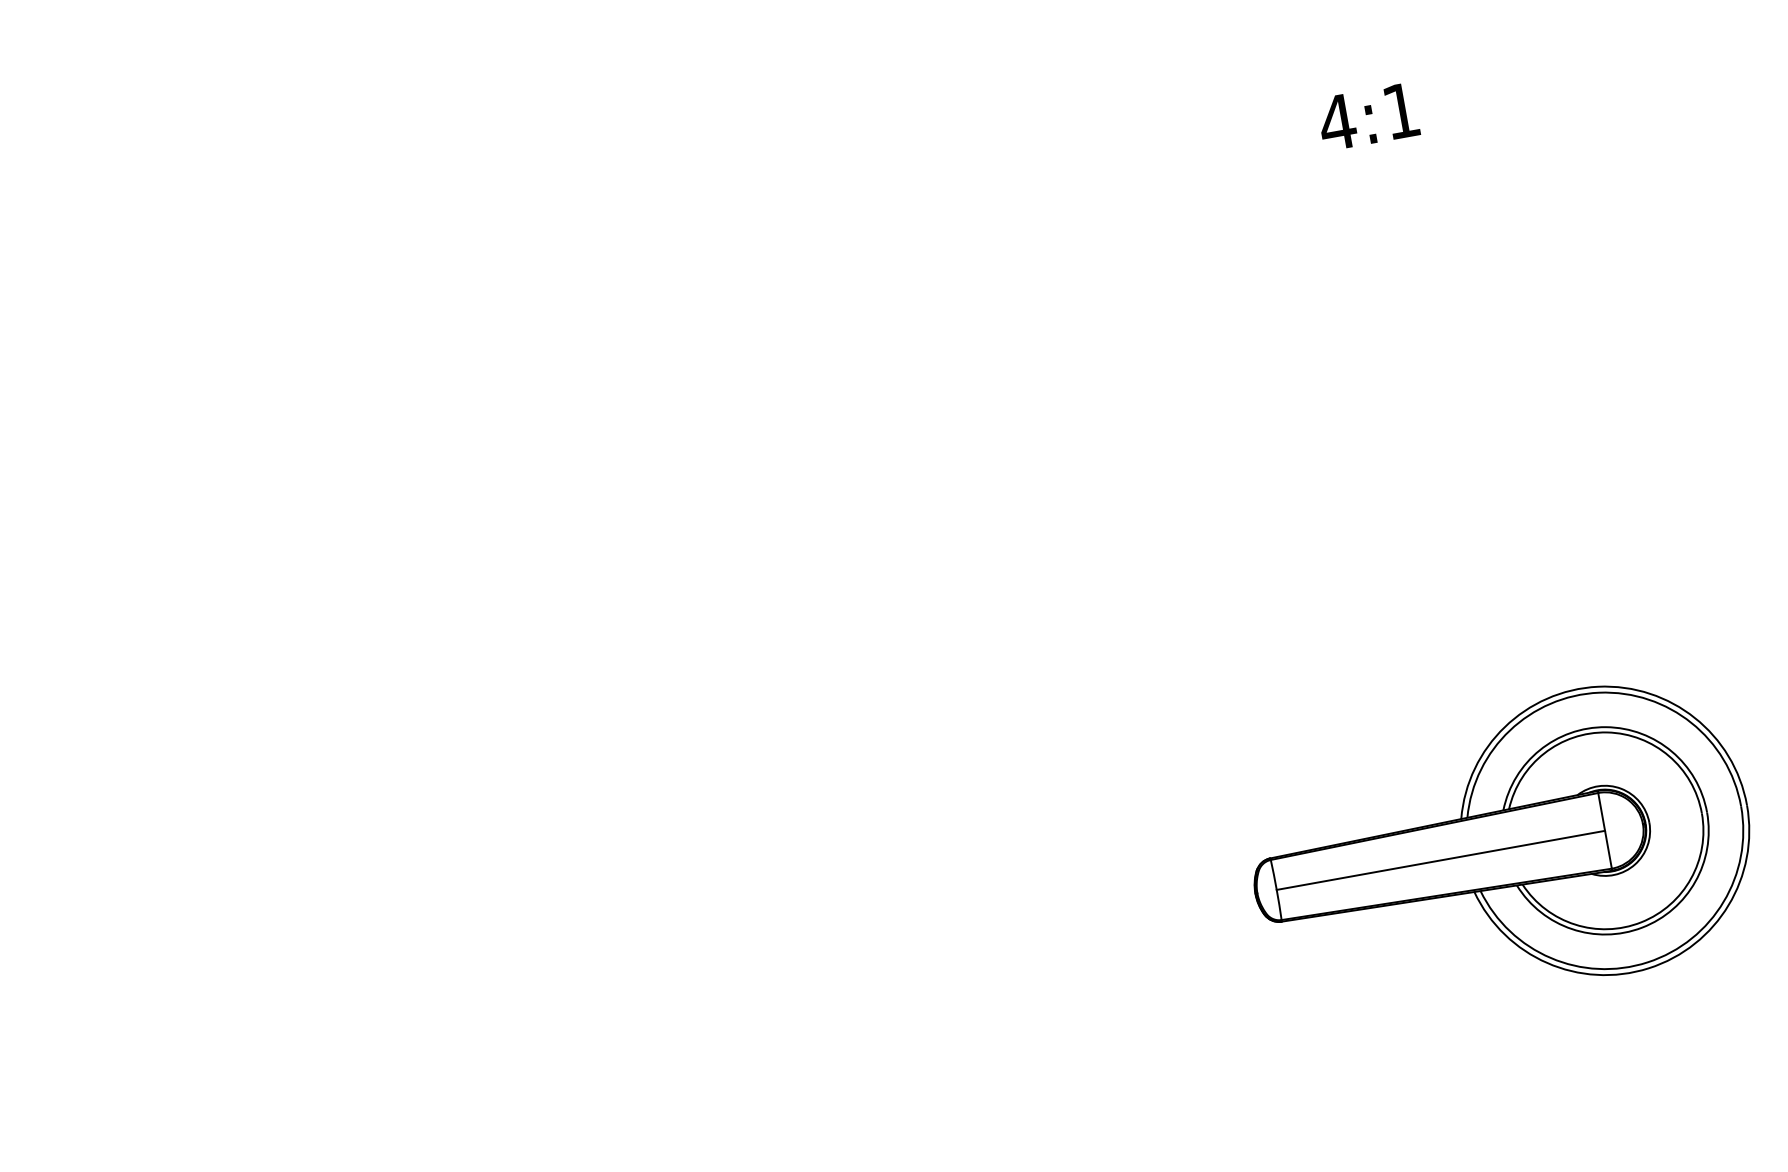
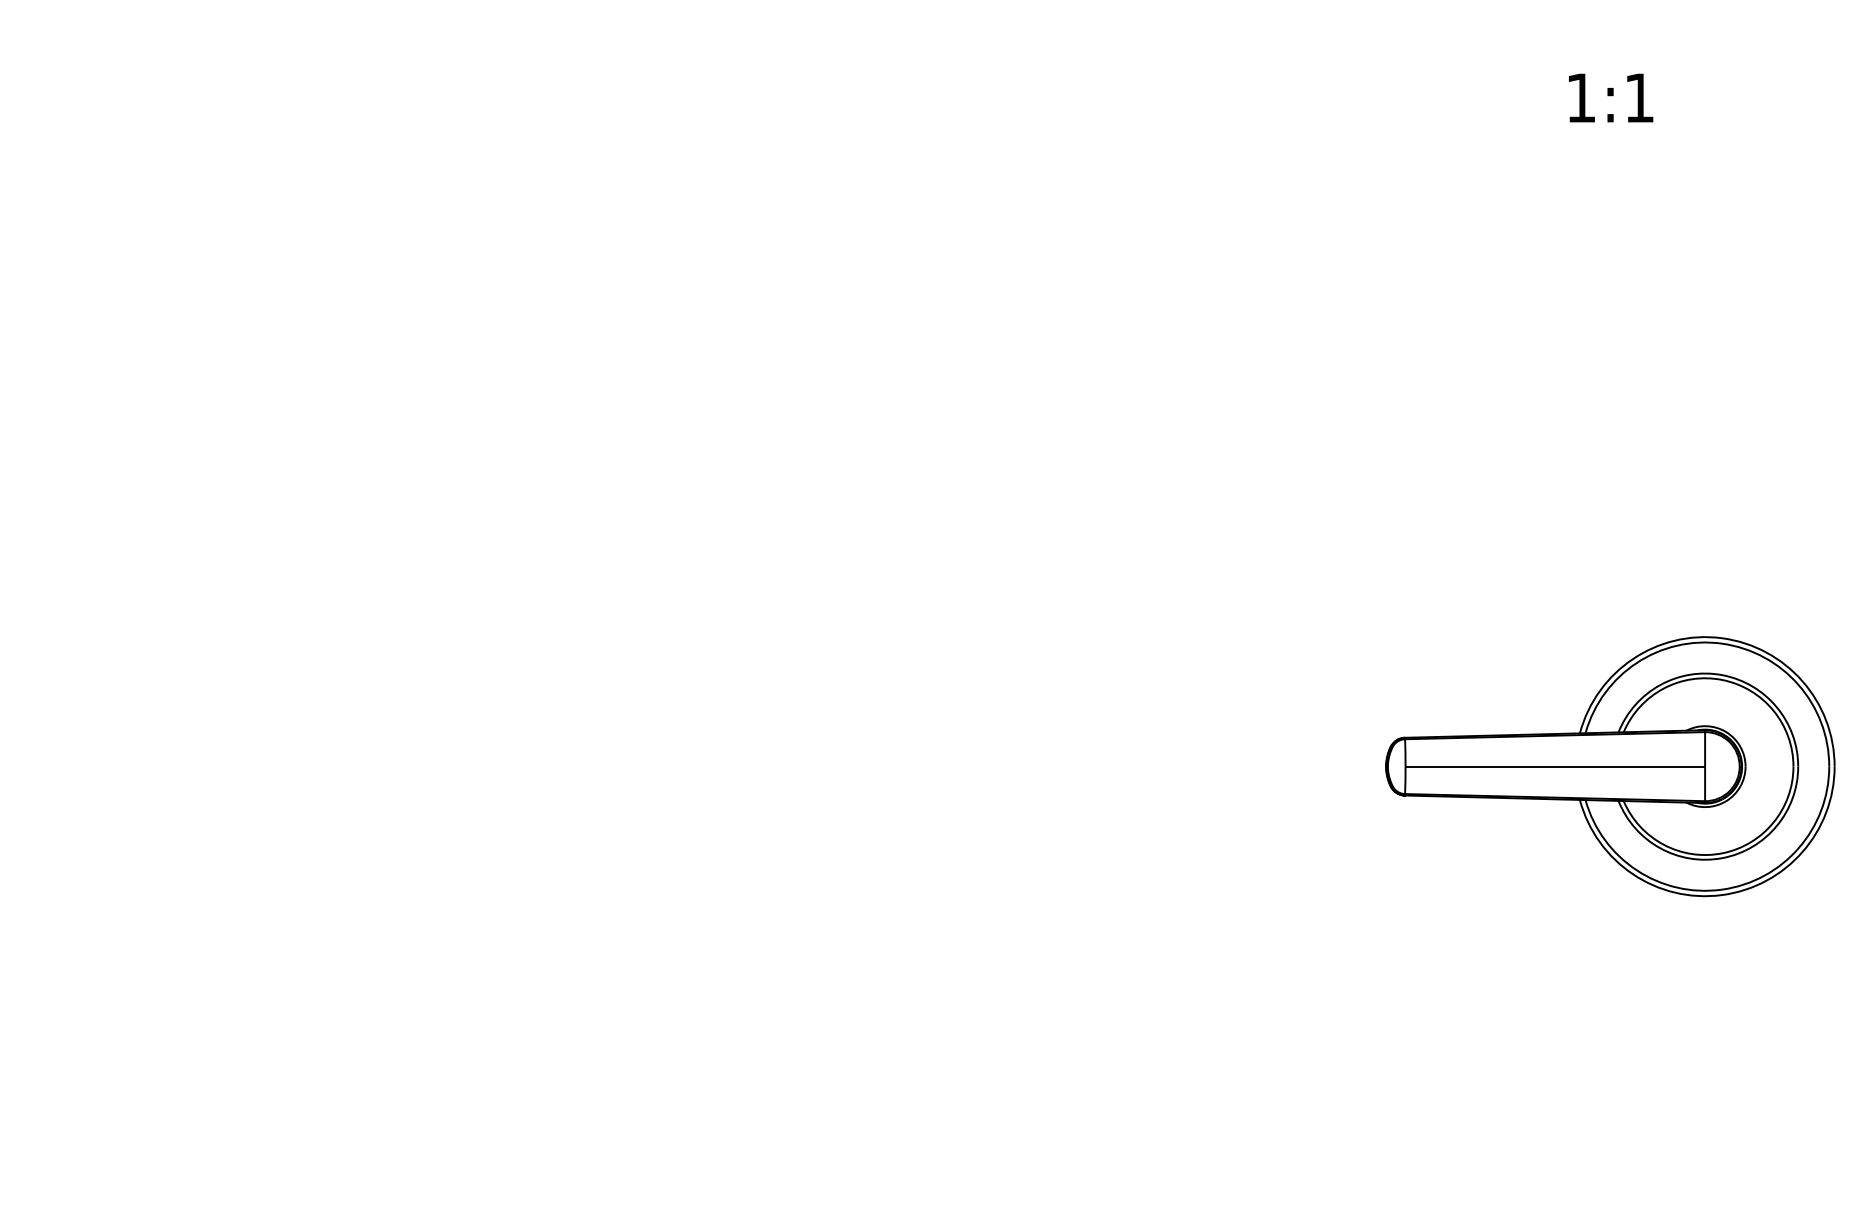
text: (1337, 121) -> (1581, 97), 4:1 -> 1:1

